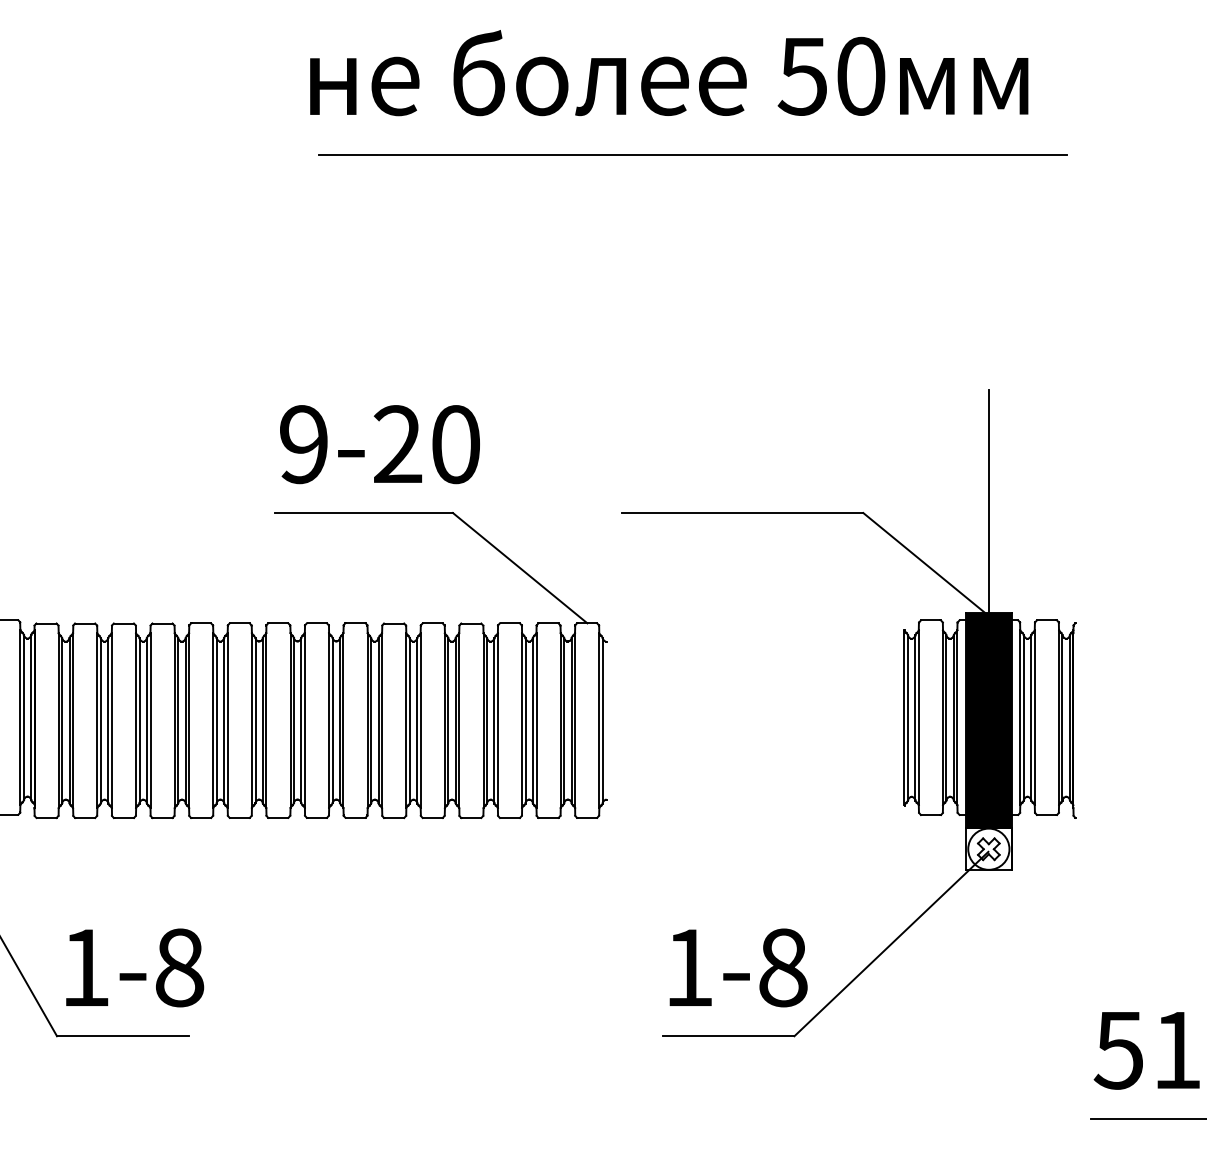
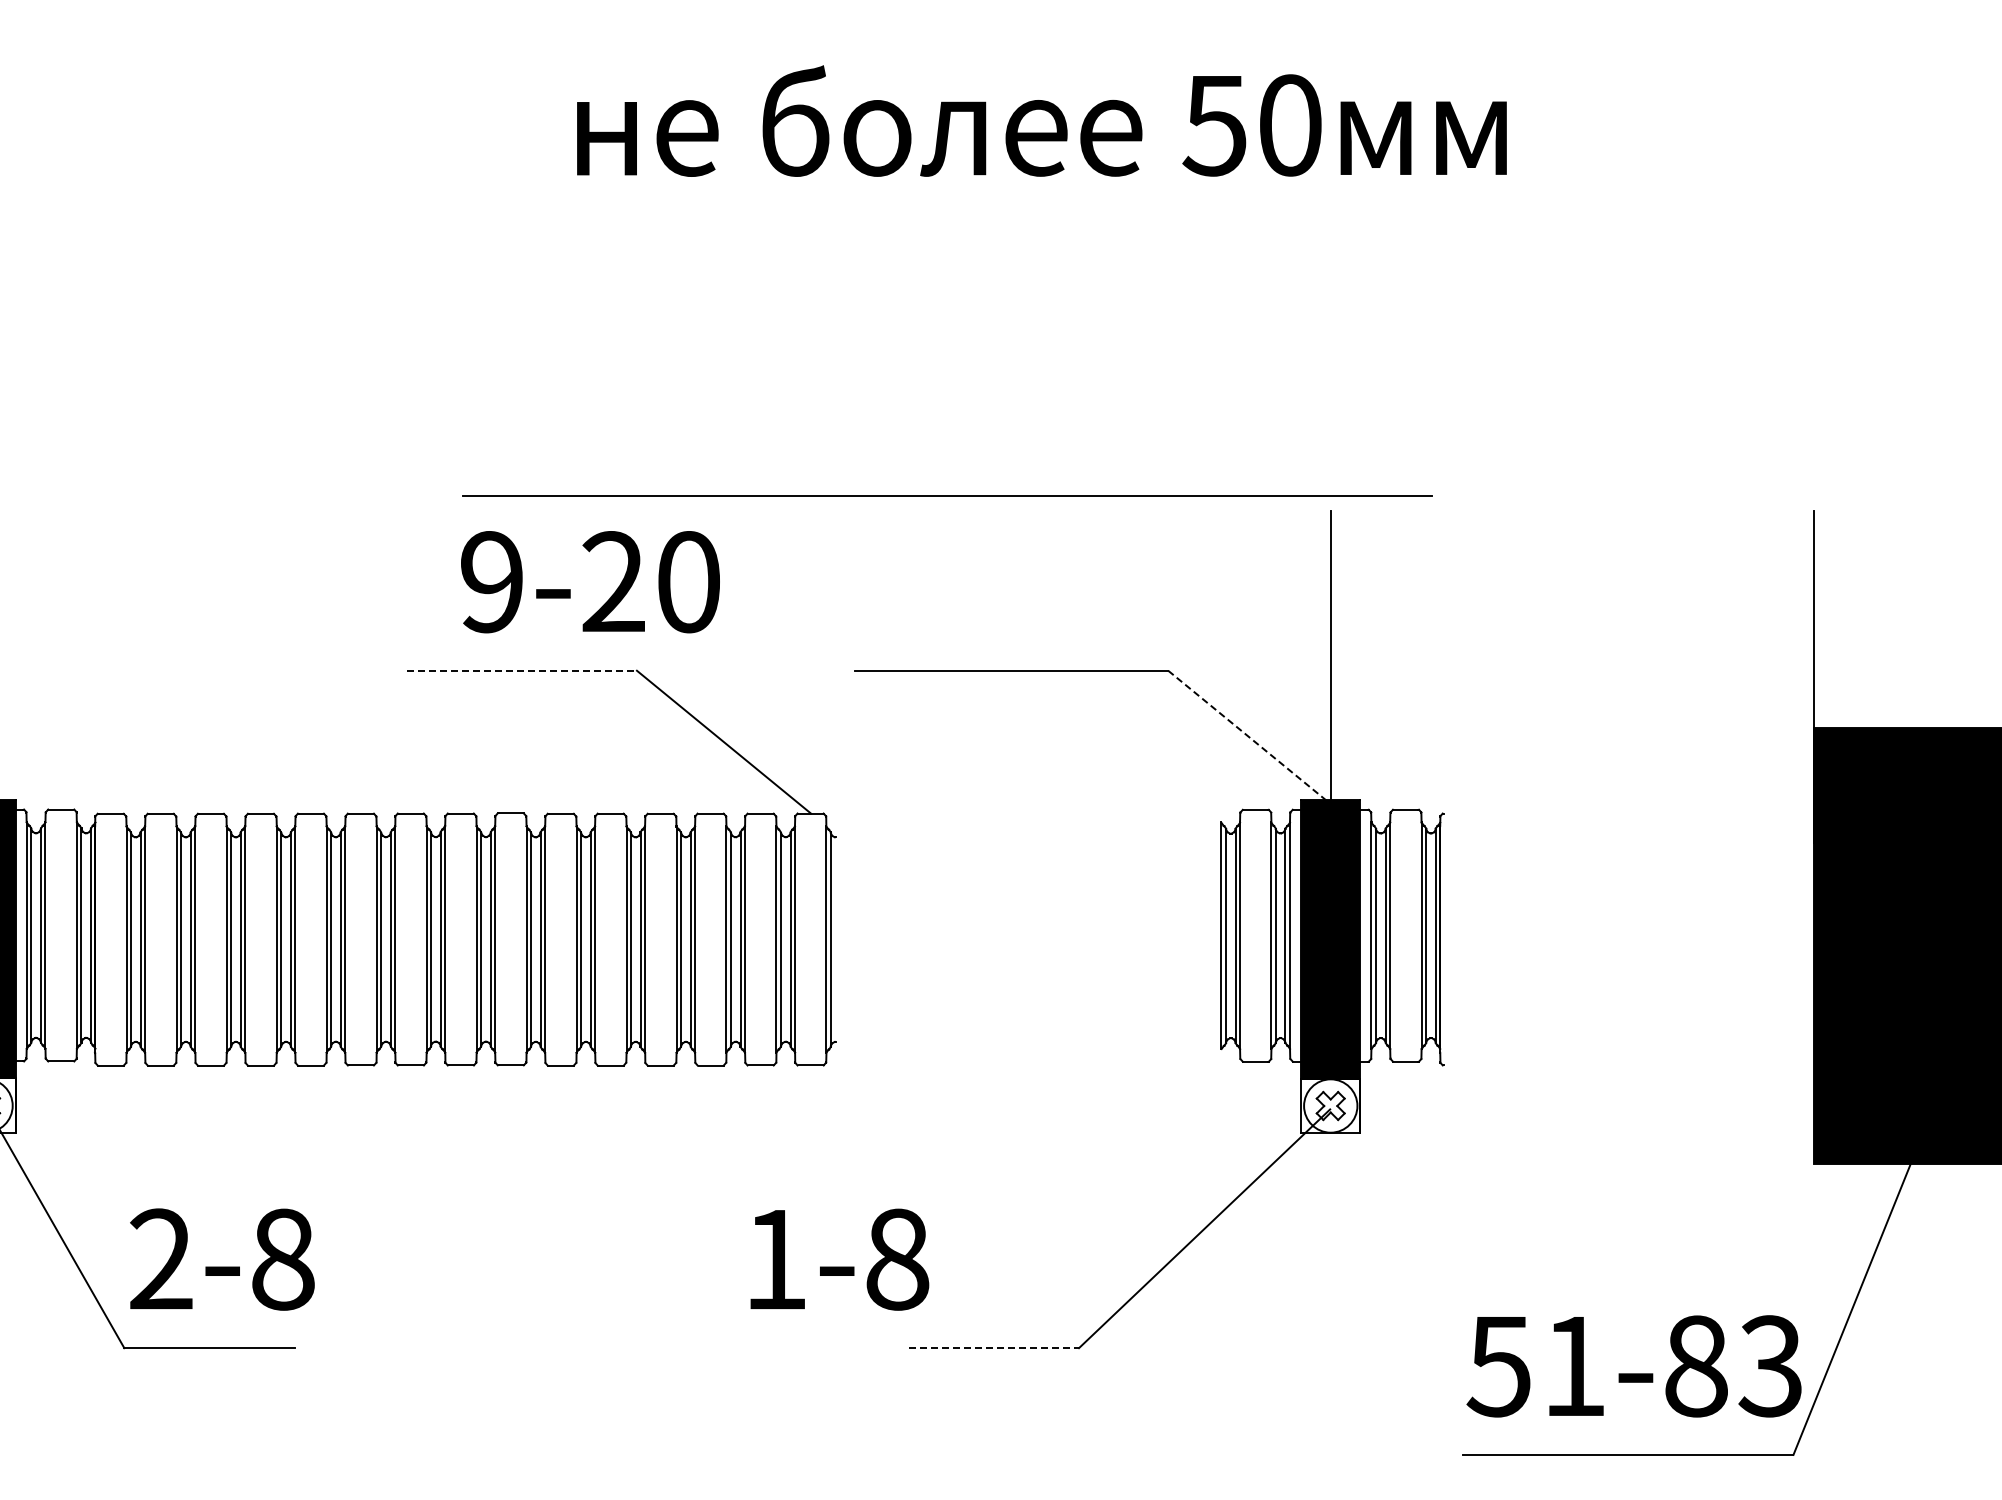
text: (668, 72) -> (1041, 120), moved
line: (692, 154) -> (947, 495), moved
text: (380, 444) -> (590, 582), moved
line: (363, 512) -> (521, 670), solid -> dashed
line: (926, 564) -> (1249, 737), solid -> dashed
text: (85, 967) -> (161, 1258), 1-8 -> 2-8
text: (738, 967) -> (839, 1259), moved
line: (729, 1036) -> (994, 1348), solid -> dashed

